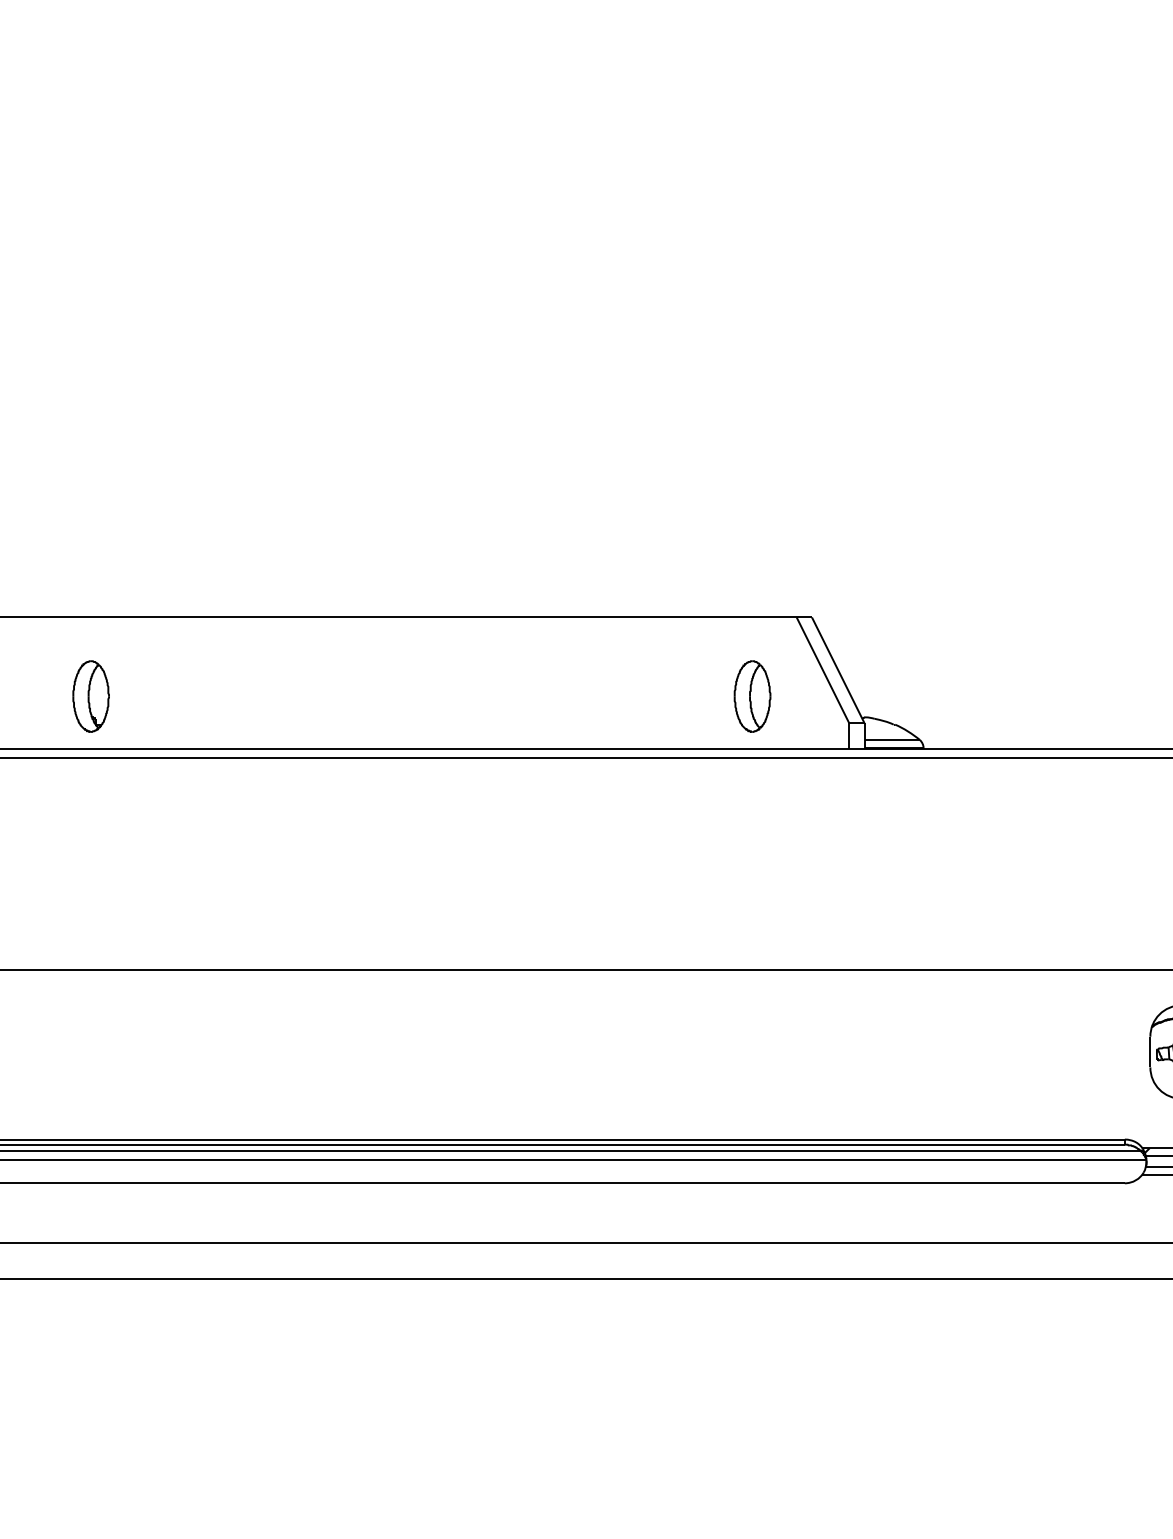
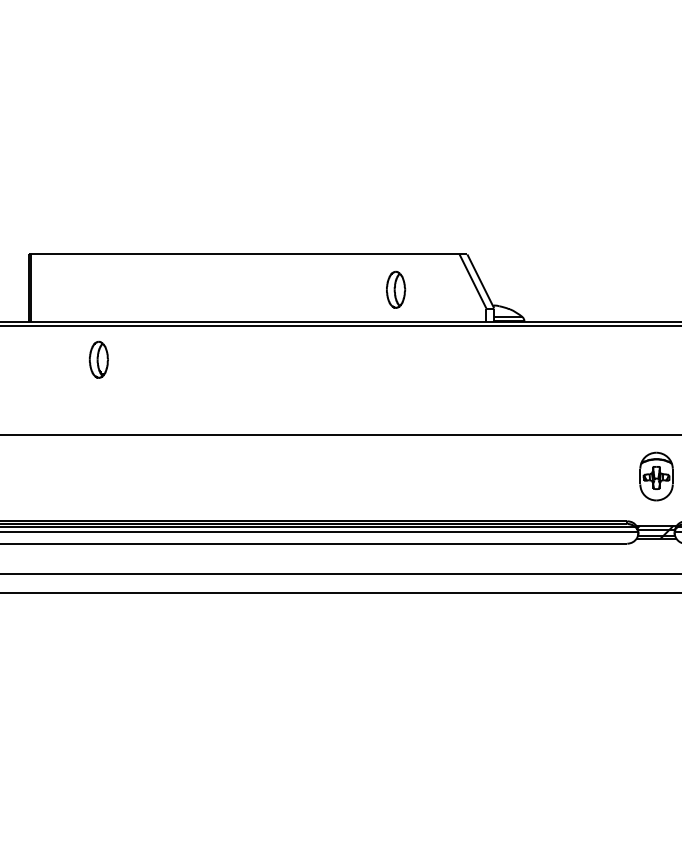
part: (90, 695) -> (98, 359), moved
part: (753, 695) -> (396, 289), moved

